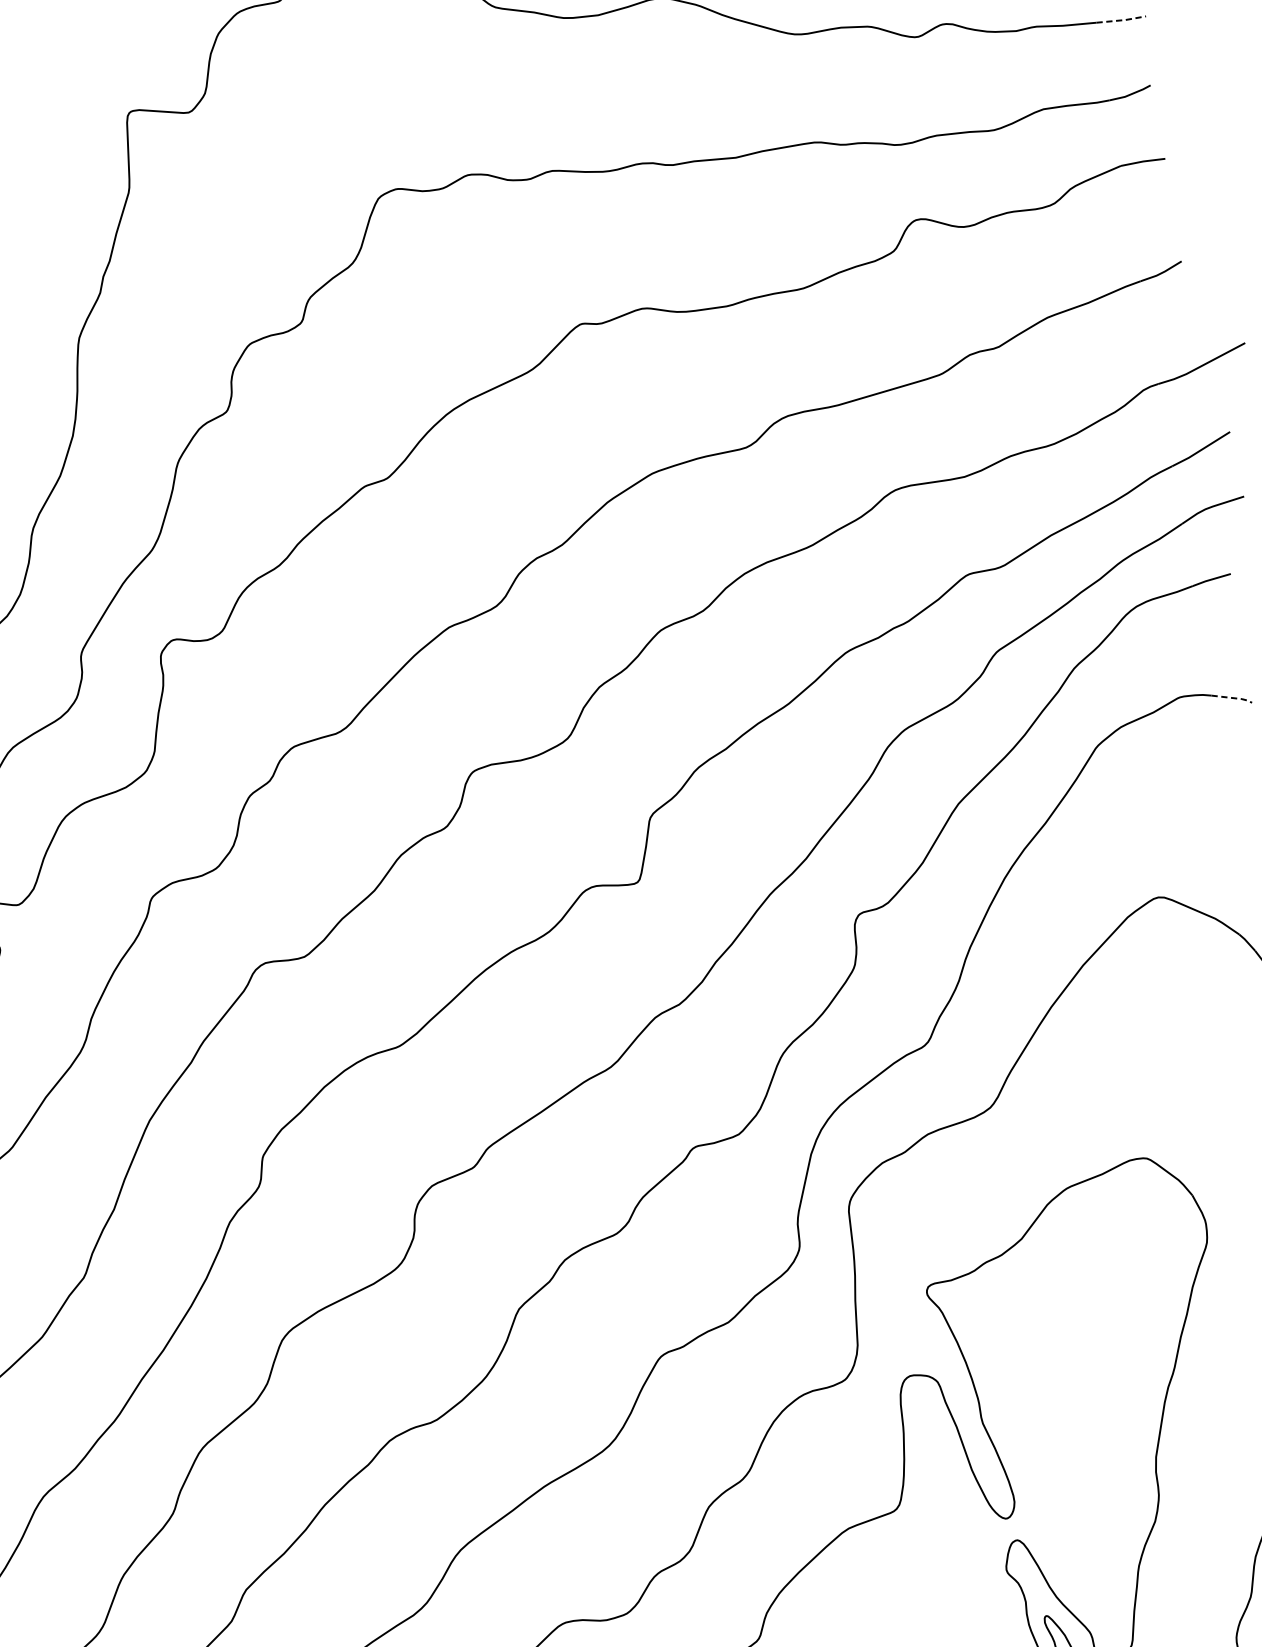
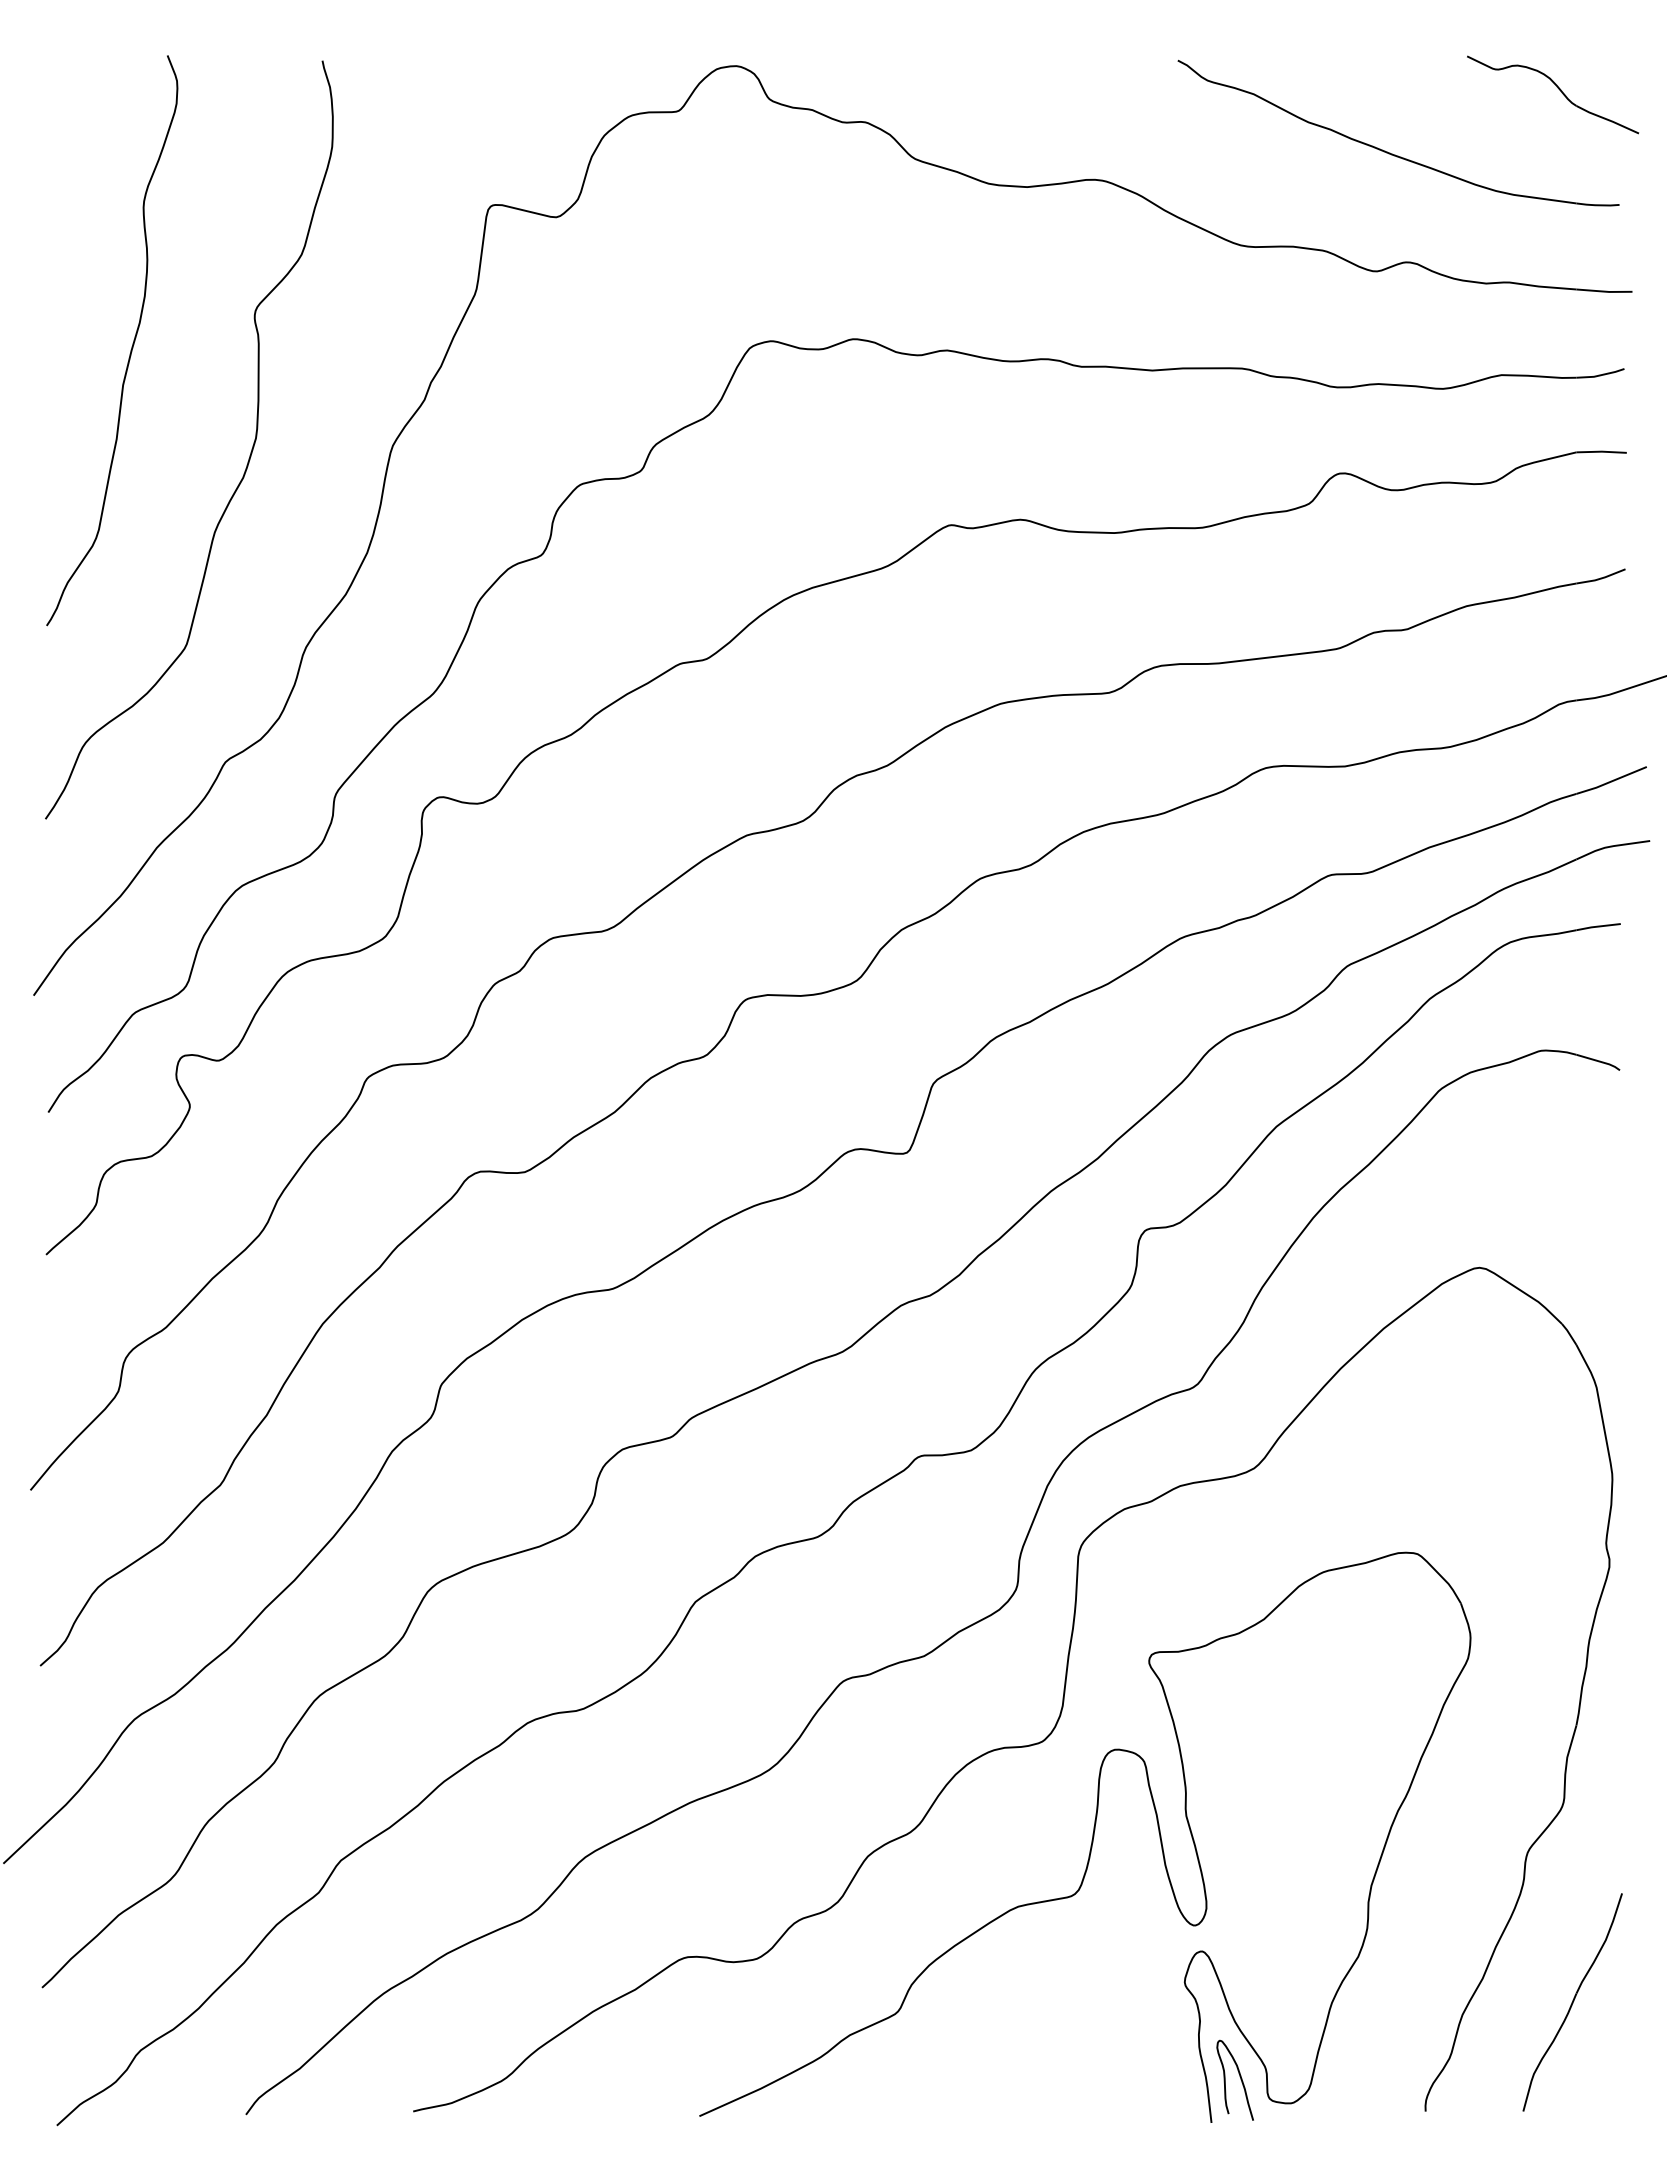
line: (1122, 20) -> (1605, 291), dashed -> solid
line: (1233, 697) -> (1600, 1061), dashed -> solid

